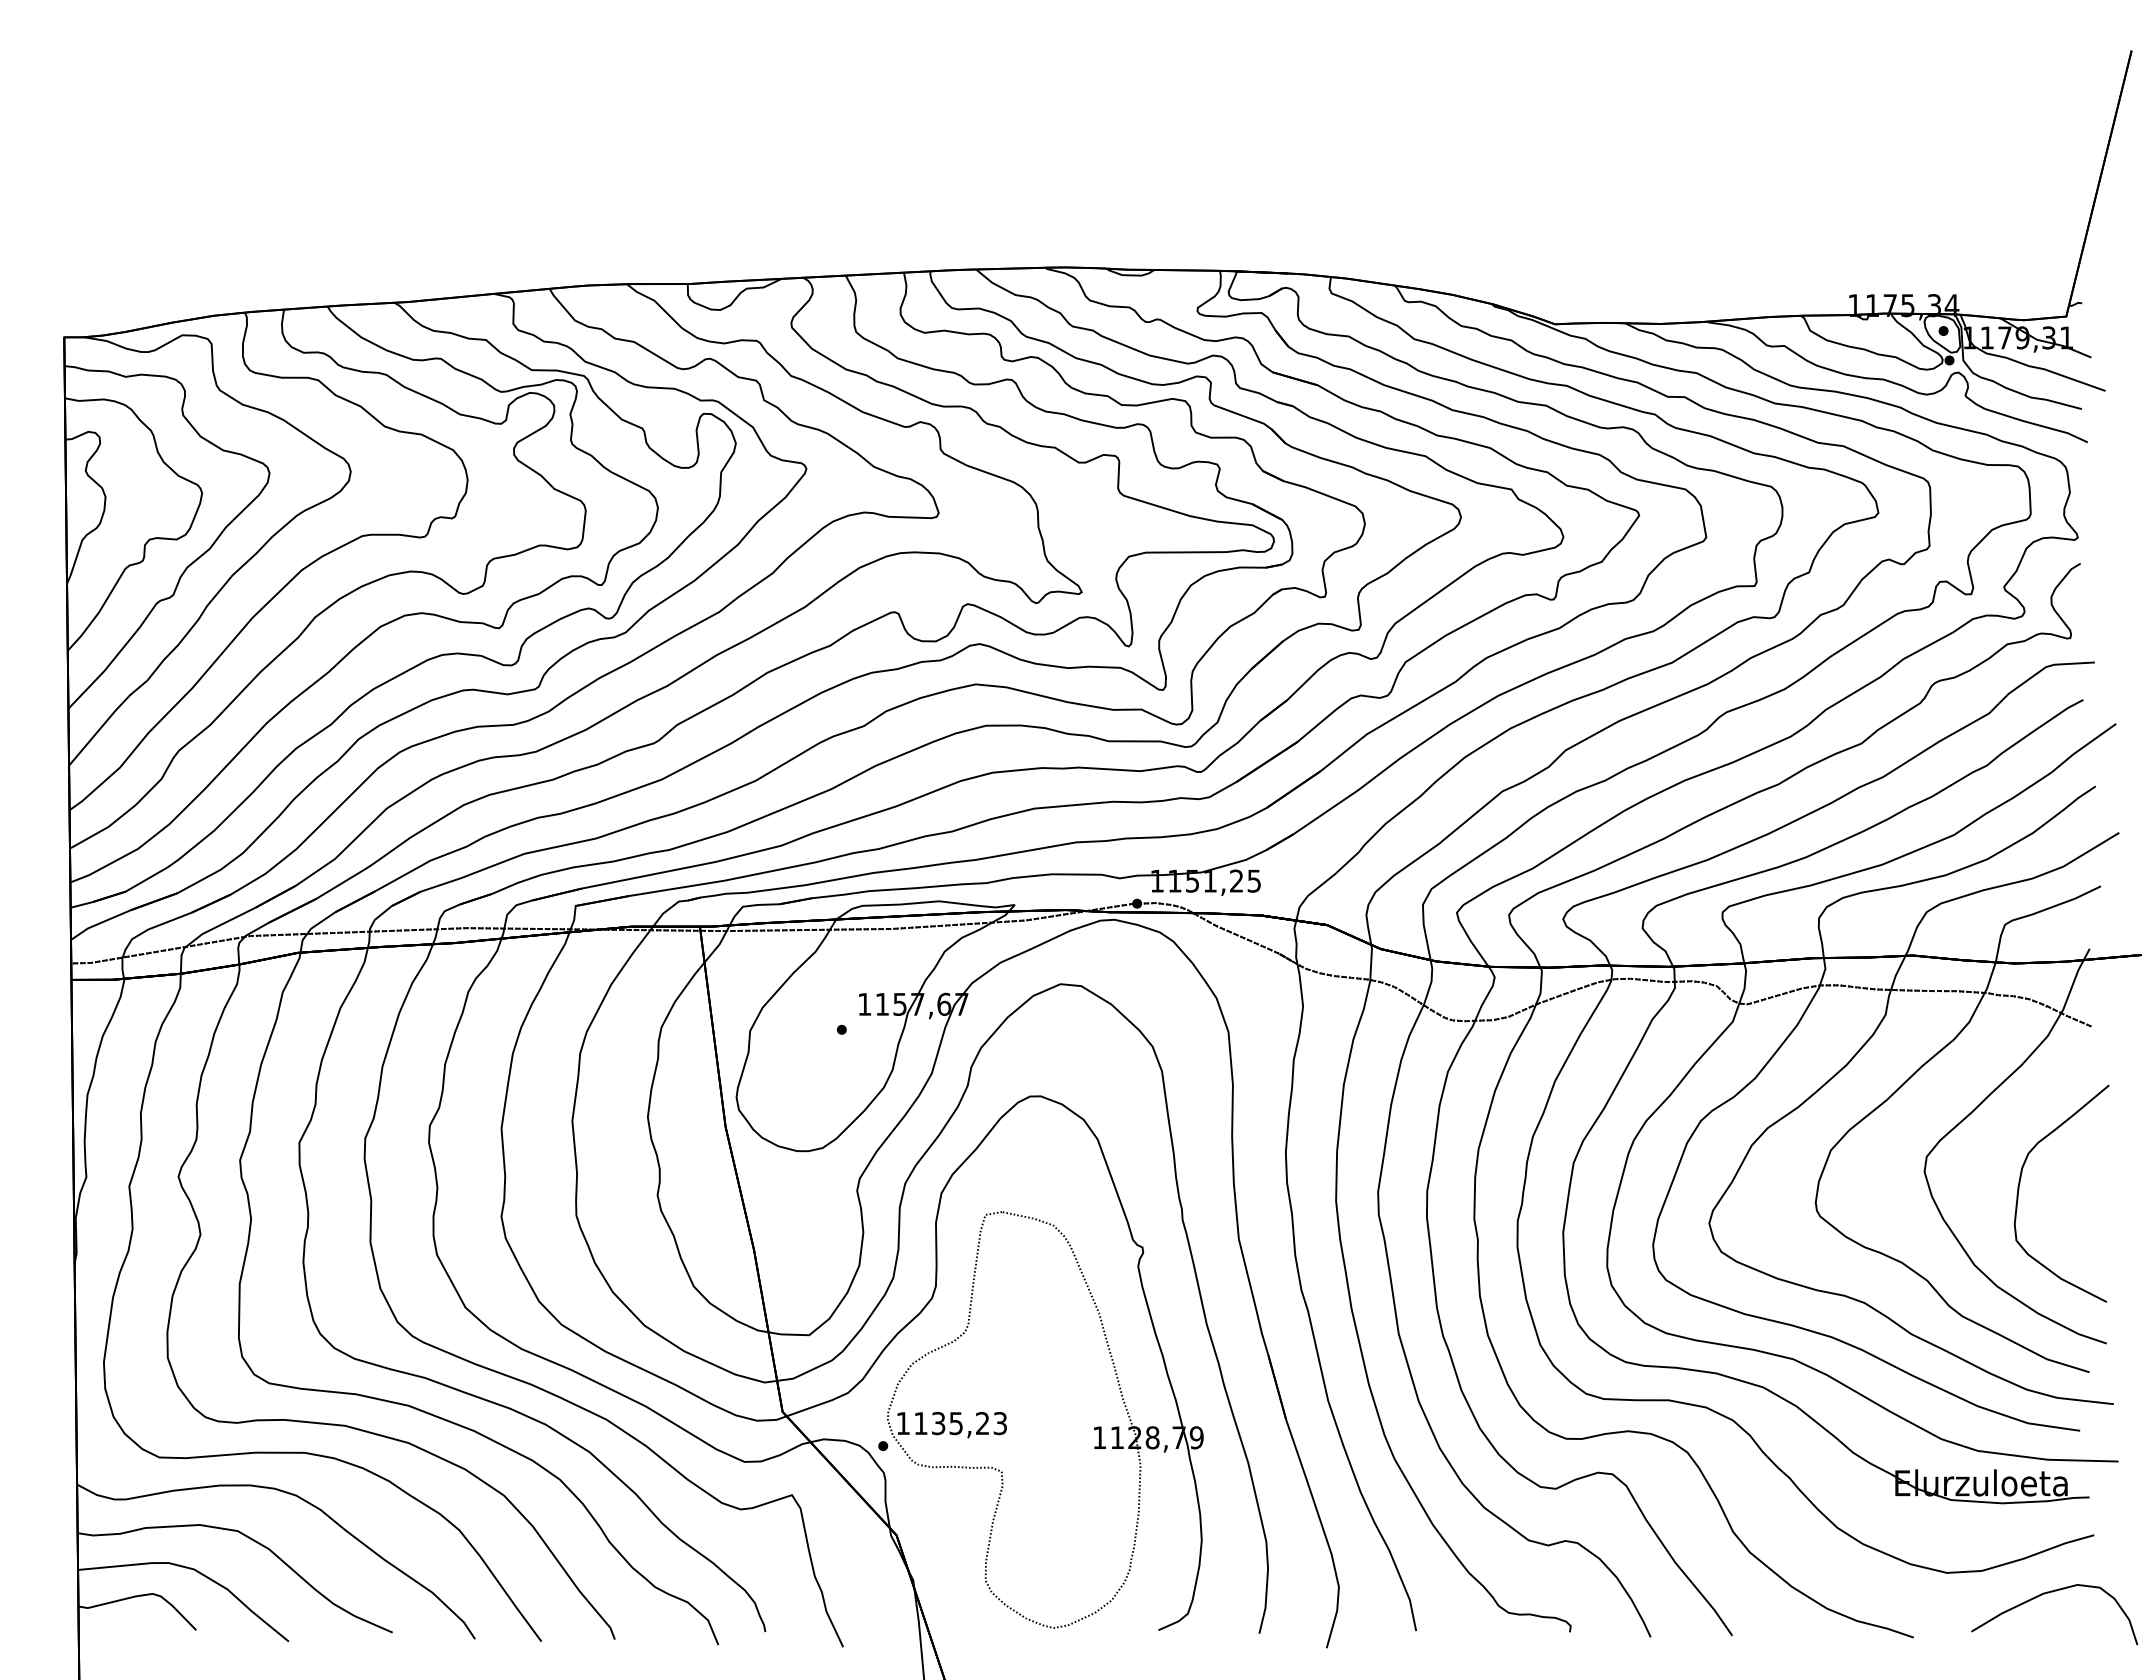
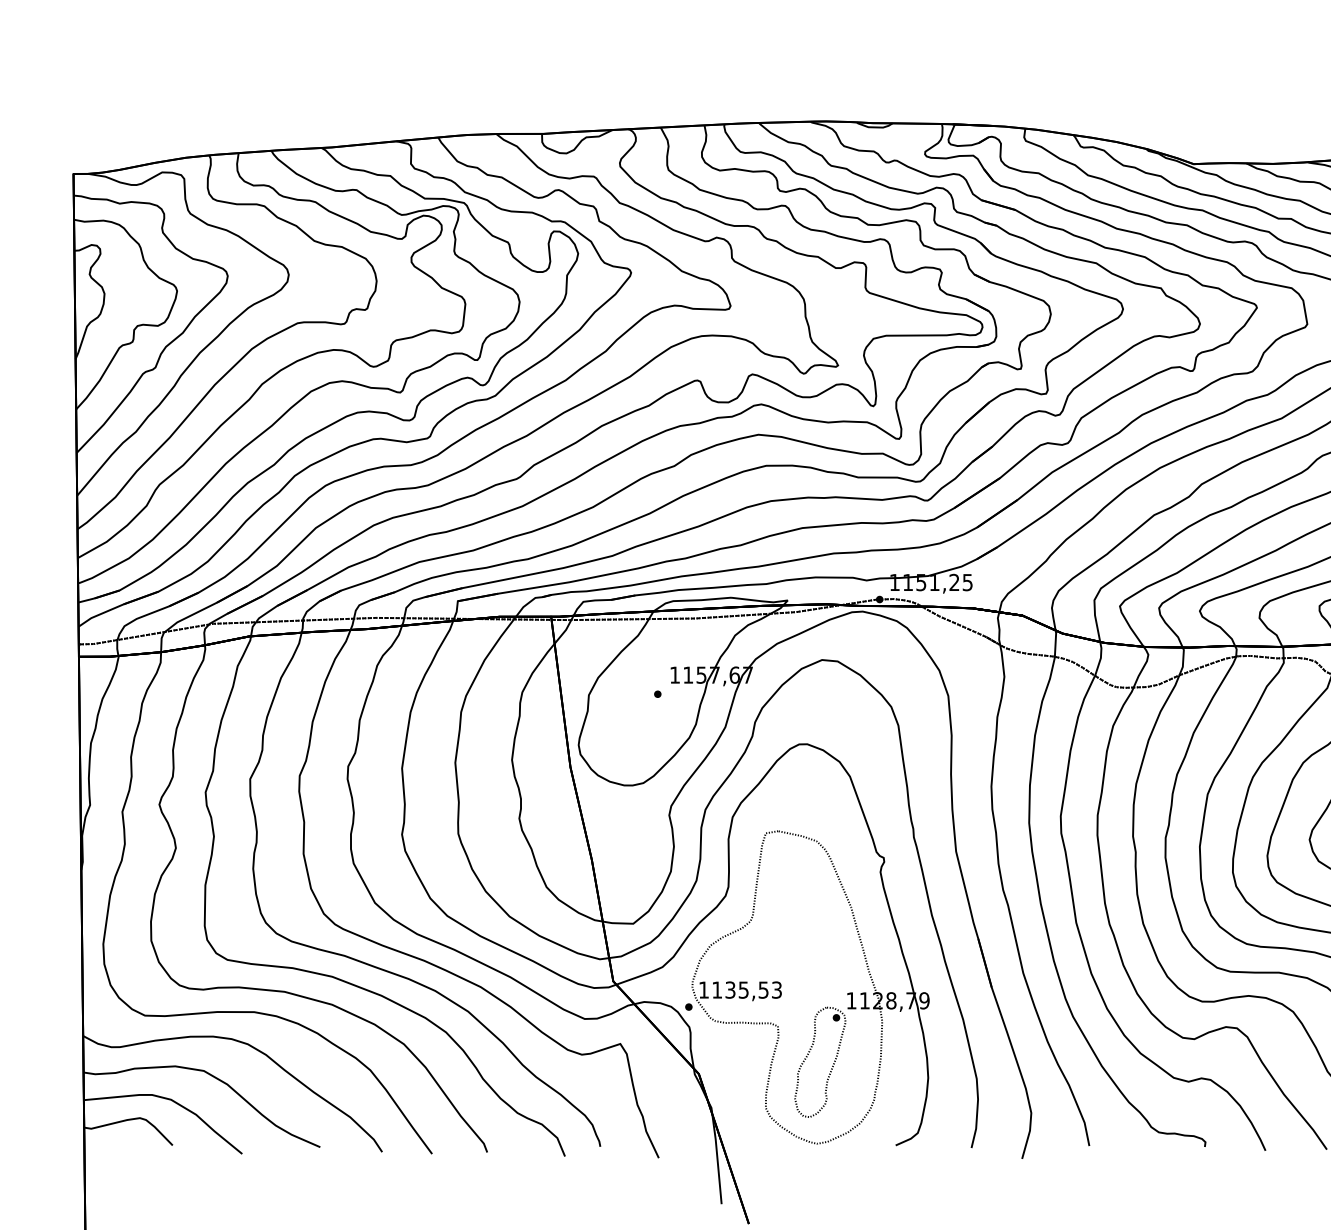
text: (982, 1423) -> (763, 990), 1135,23 -> 1135,53
part: (1072, 1528) -> (831, 1068), added

